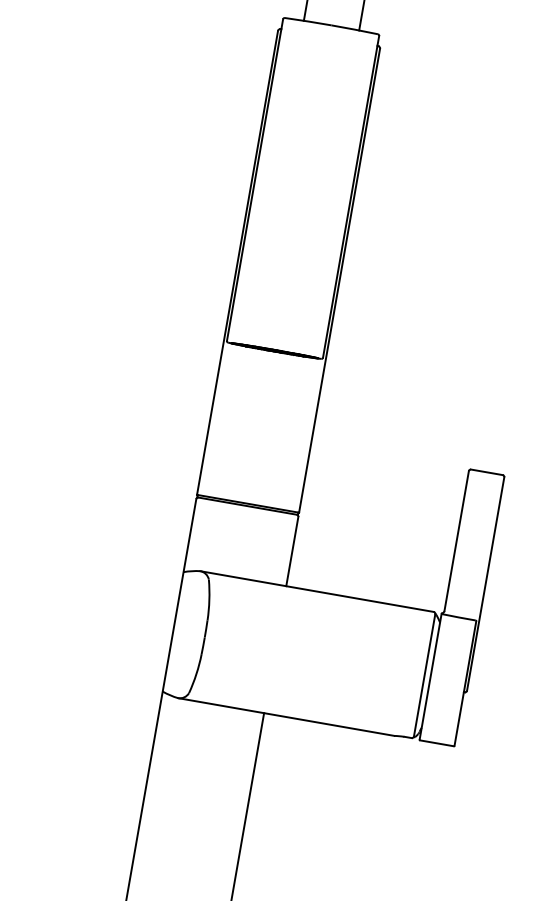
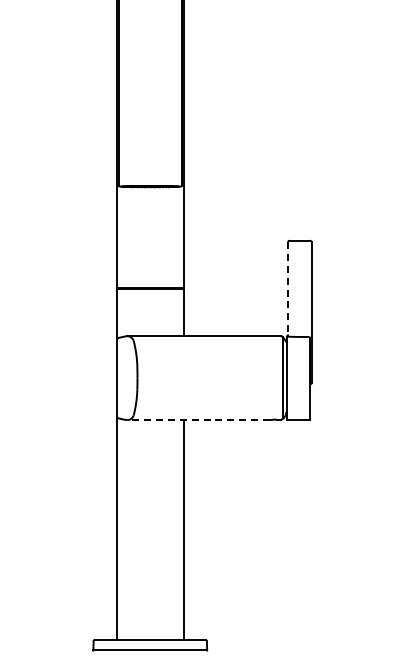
line: (457, 541) -> (288, 288), solid -> dashed
line: (285, 717) -> (198, 420), solid -> dashed

